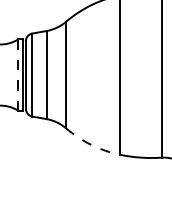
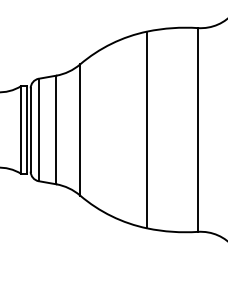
line: (18, 74) -> (21, 129), dashed -> solid
arc: (91, 145) -> (111, 216), dashed -> solid

